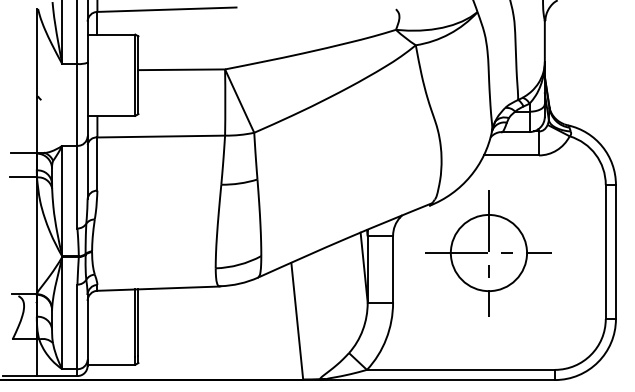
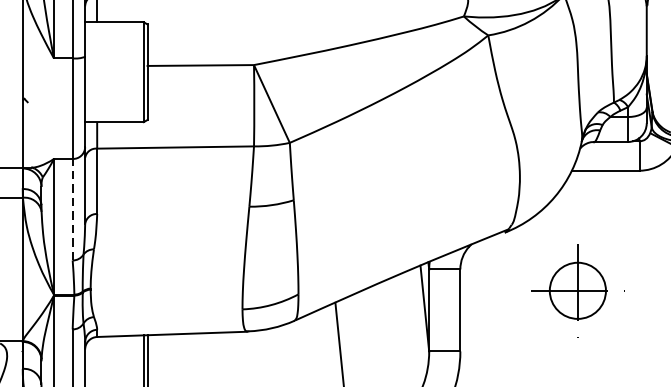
line: (77, 186) -> (72, 208), solid -> dashed
part: (488, 253) -> (577, 291), size x0.6

